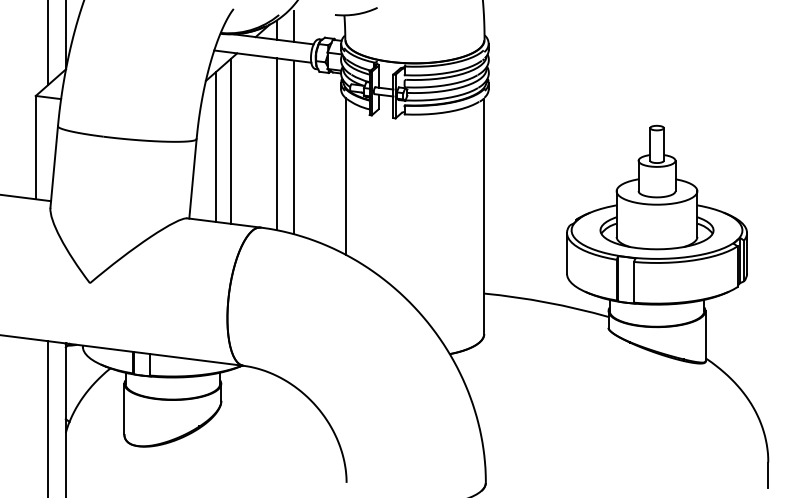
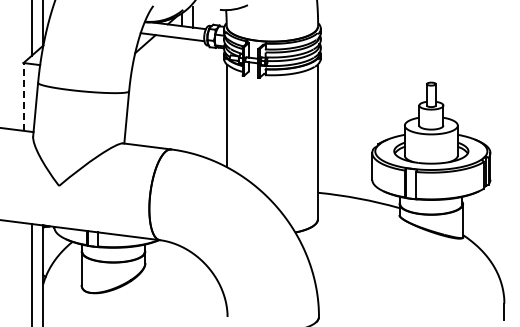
line: (230, 140) -> (151, 92), removed
line: (276, 143) -> (181, 94), removed
line: (35, 146) -> (23, 96), solid -> dashed
line: (215, 146) -> (141, 96), removed
line: (294, 146) -> (193, 96), removed

